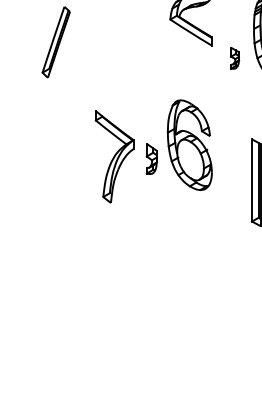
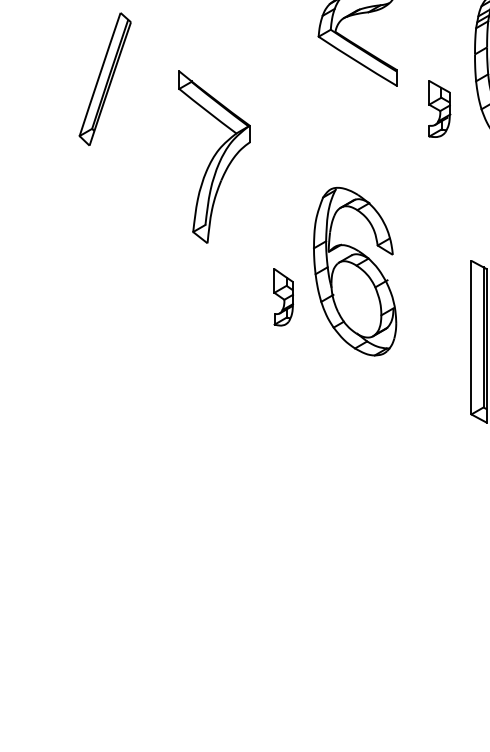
part: (234, 58) -> (438, 109), size x1.43
part: (114, 156) -> (214, 156), moved

